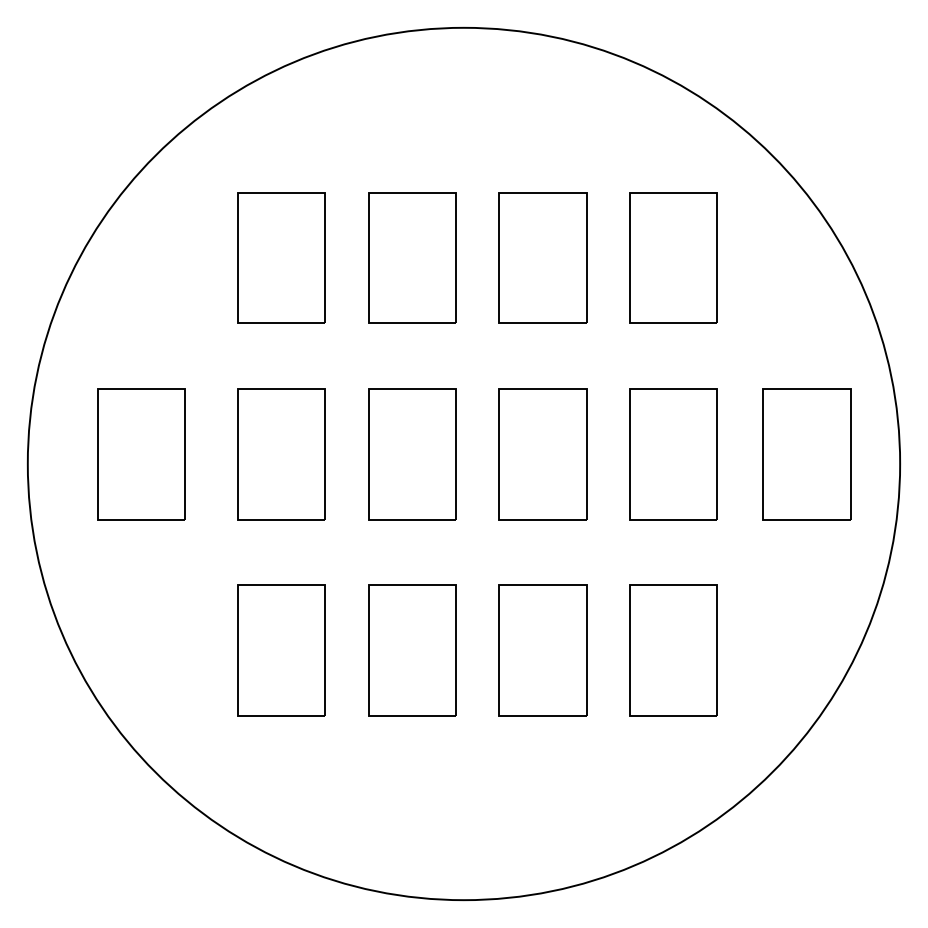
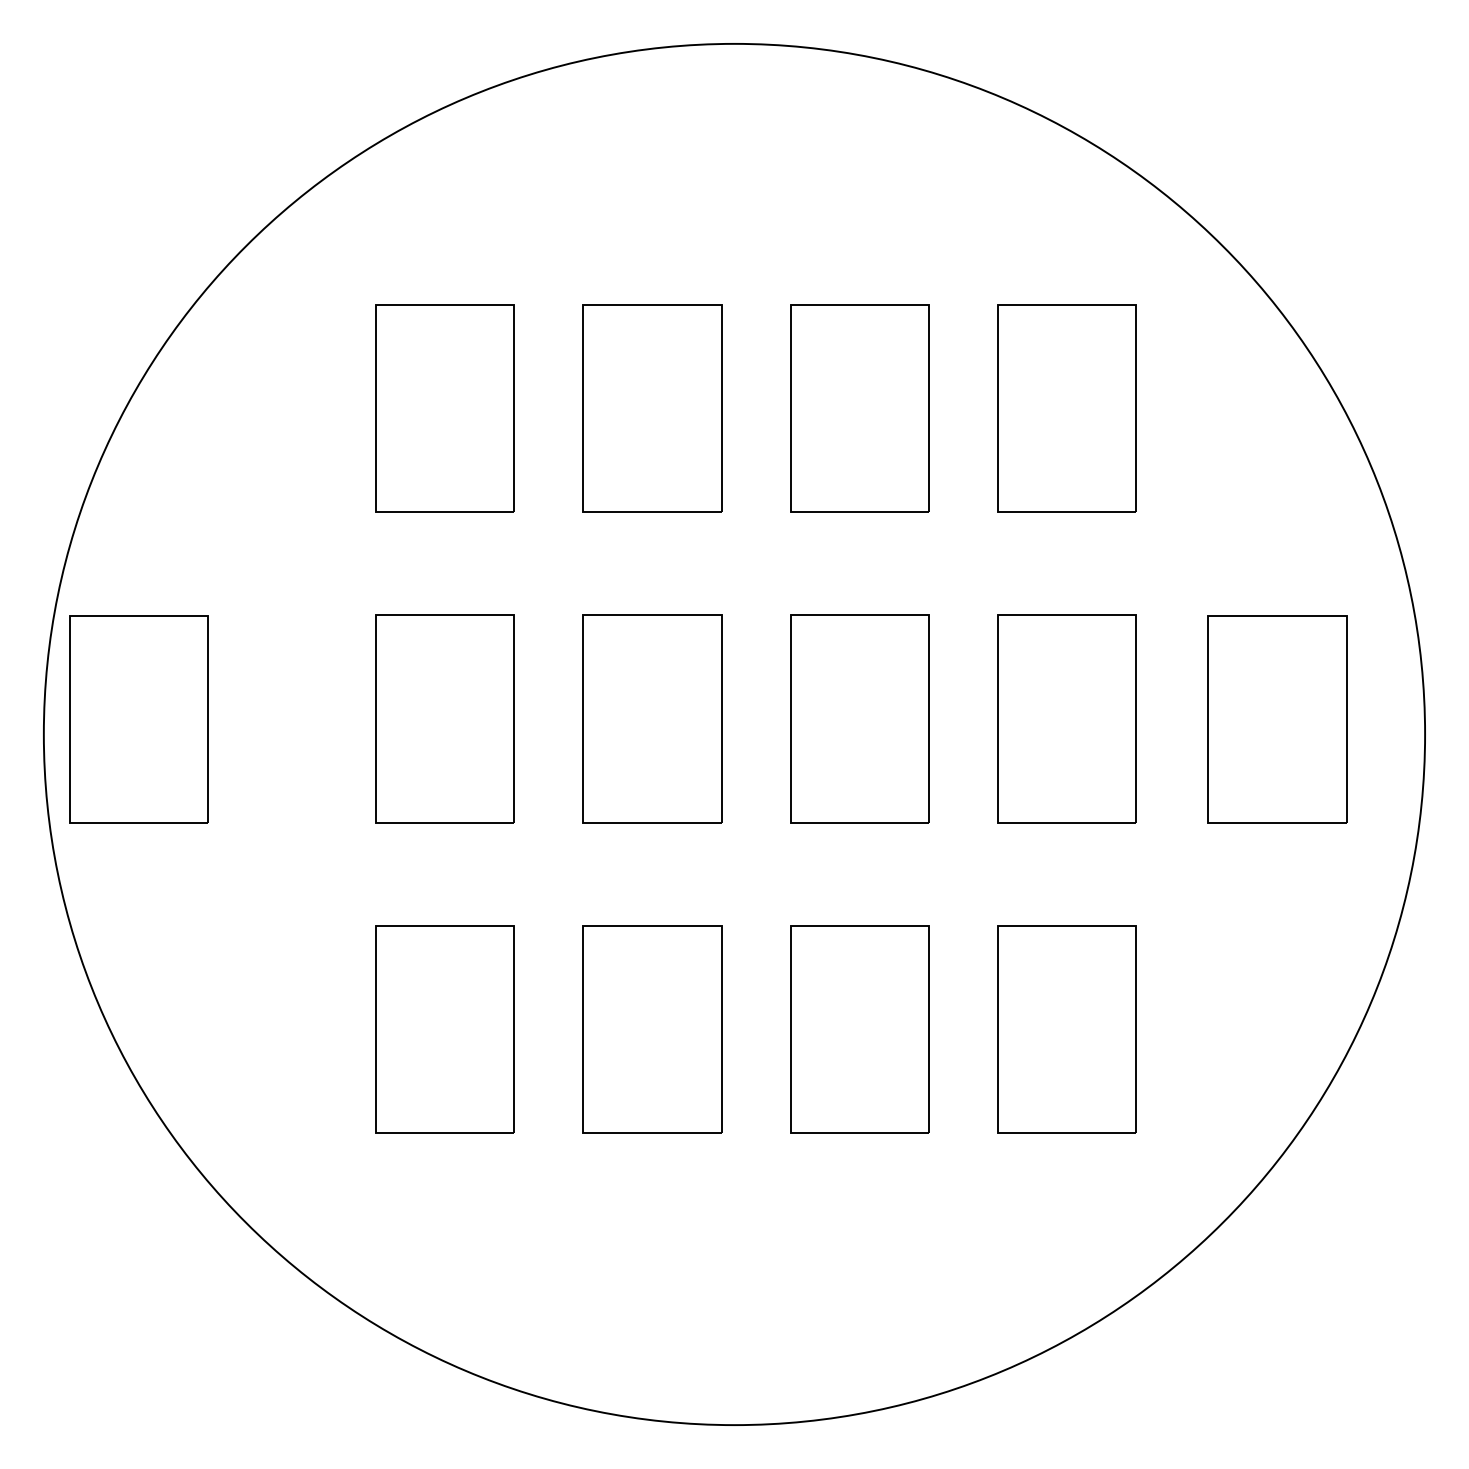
part: (141, 454) -> (138, 719), moved

